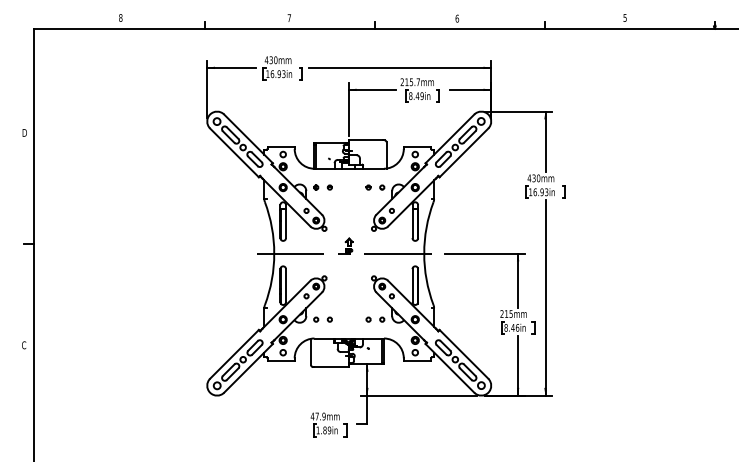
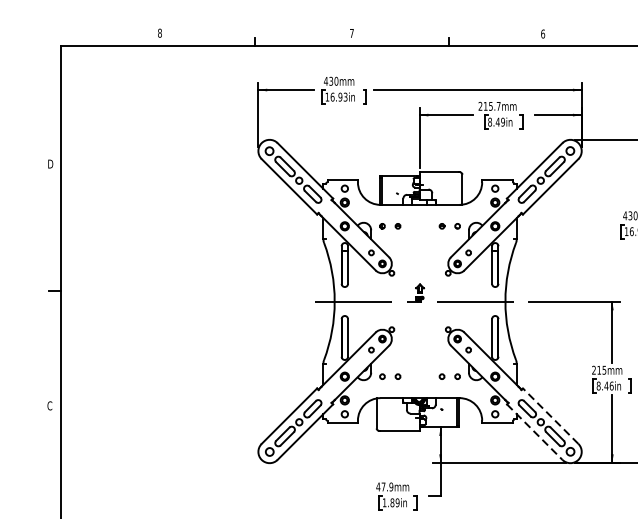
line: (463, 354) -> (550, 416), solid -> dashed
line: (450, 368) -> (535, 432), solid -> dashed

